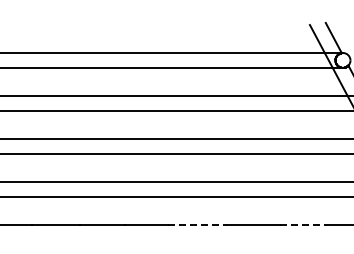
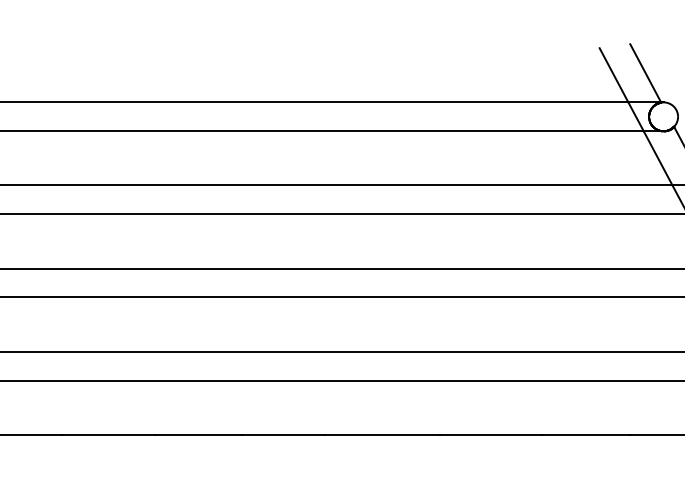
line: (197, 224) -> (382, 434), dashed -> solid
line: (302, 224) -> (585, 434), dashed -> solid

